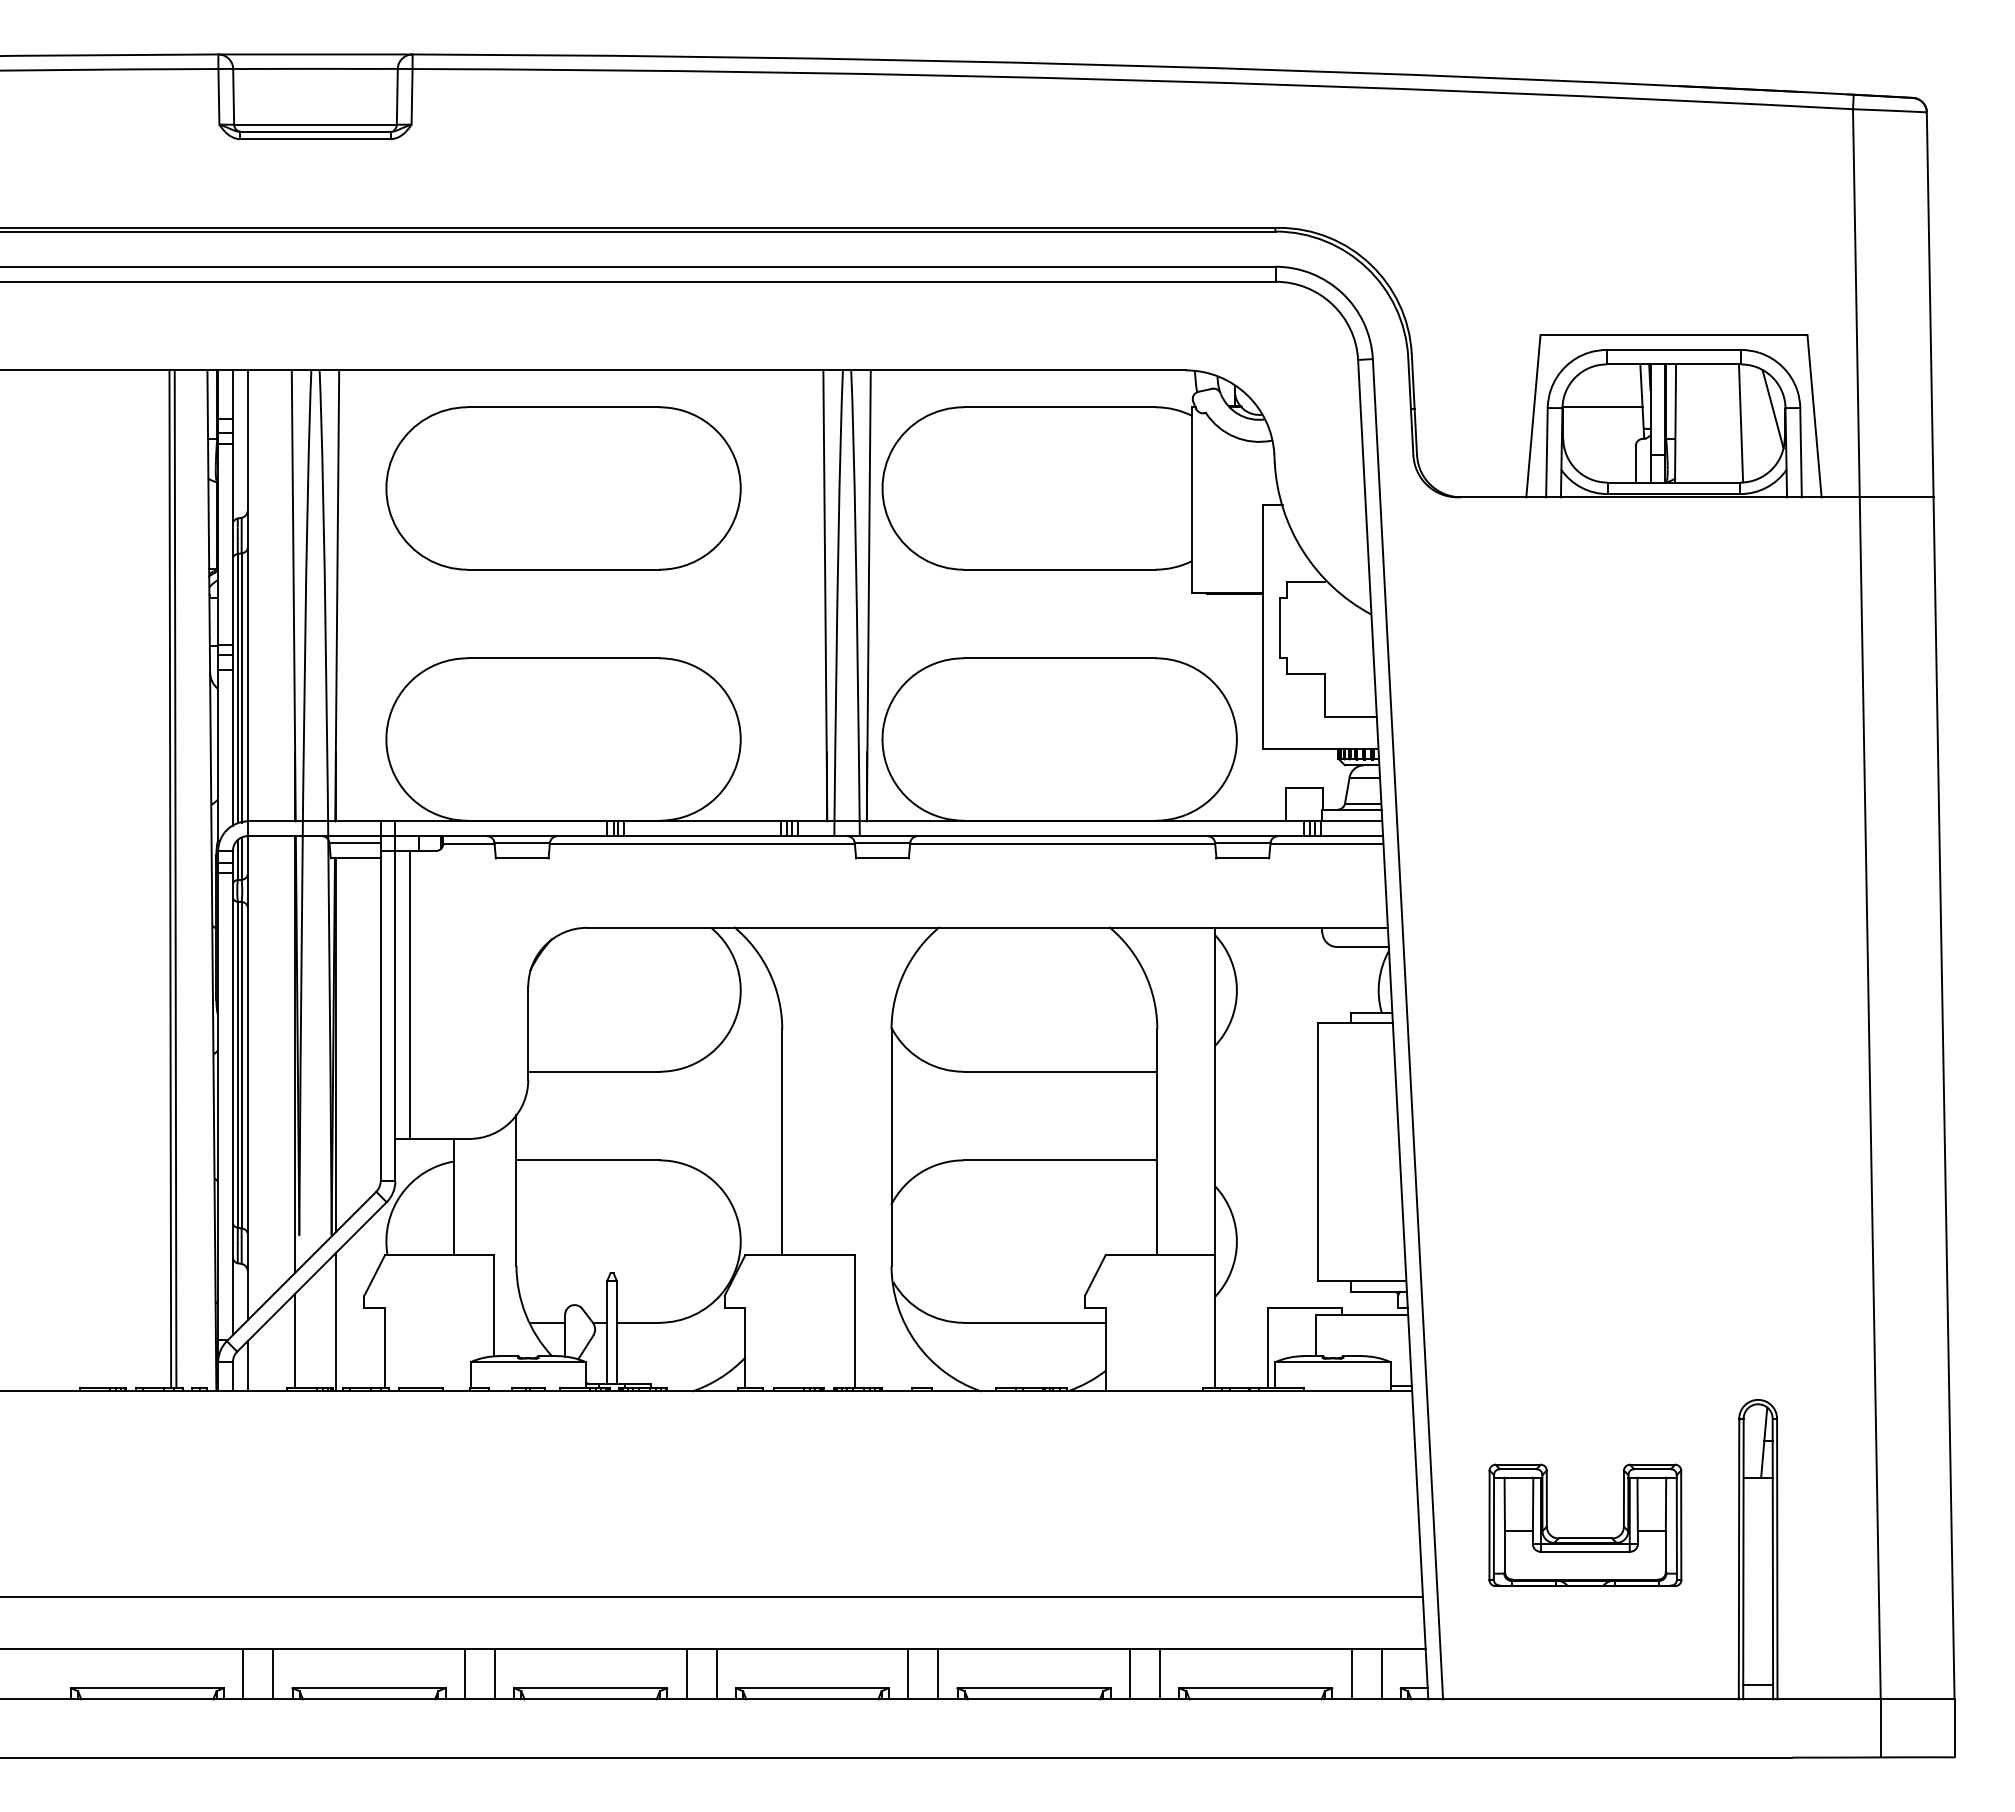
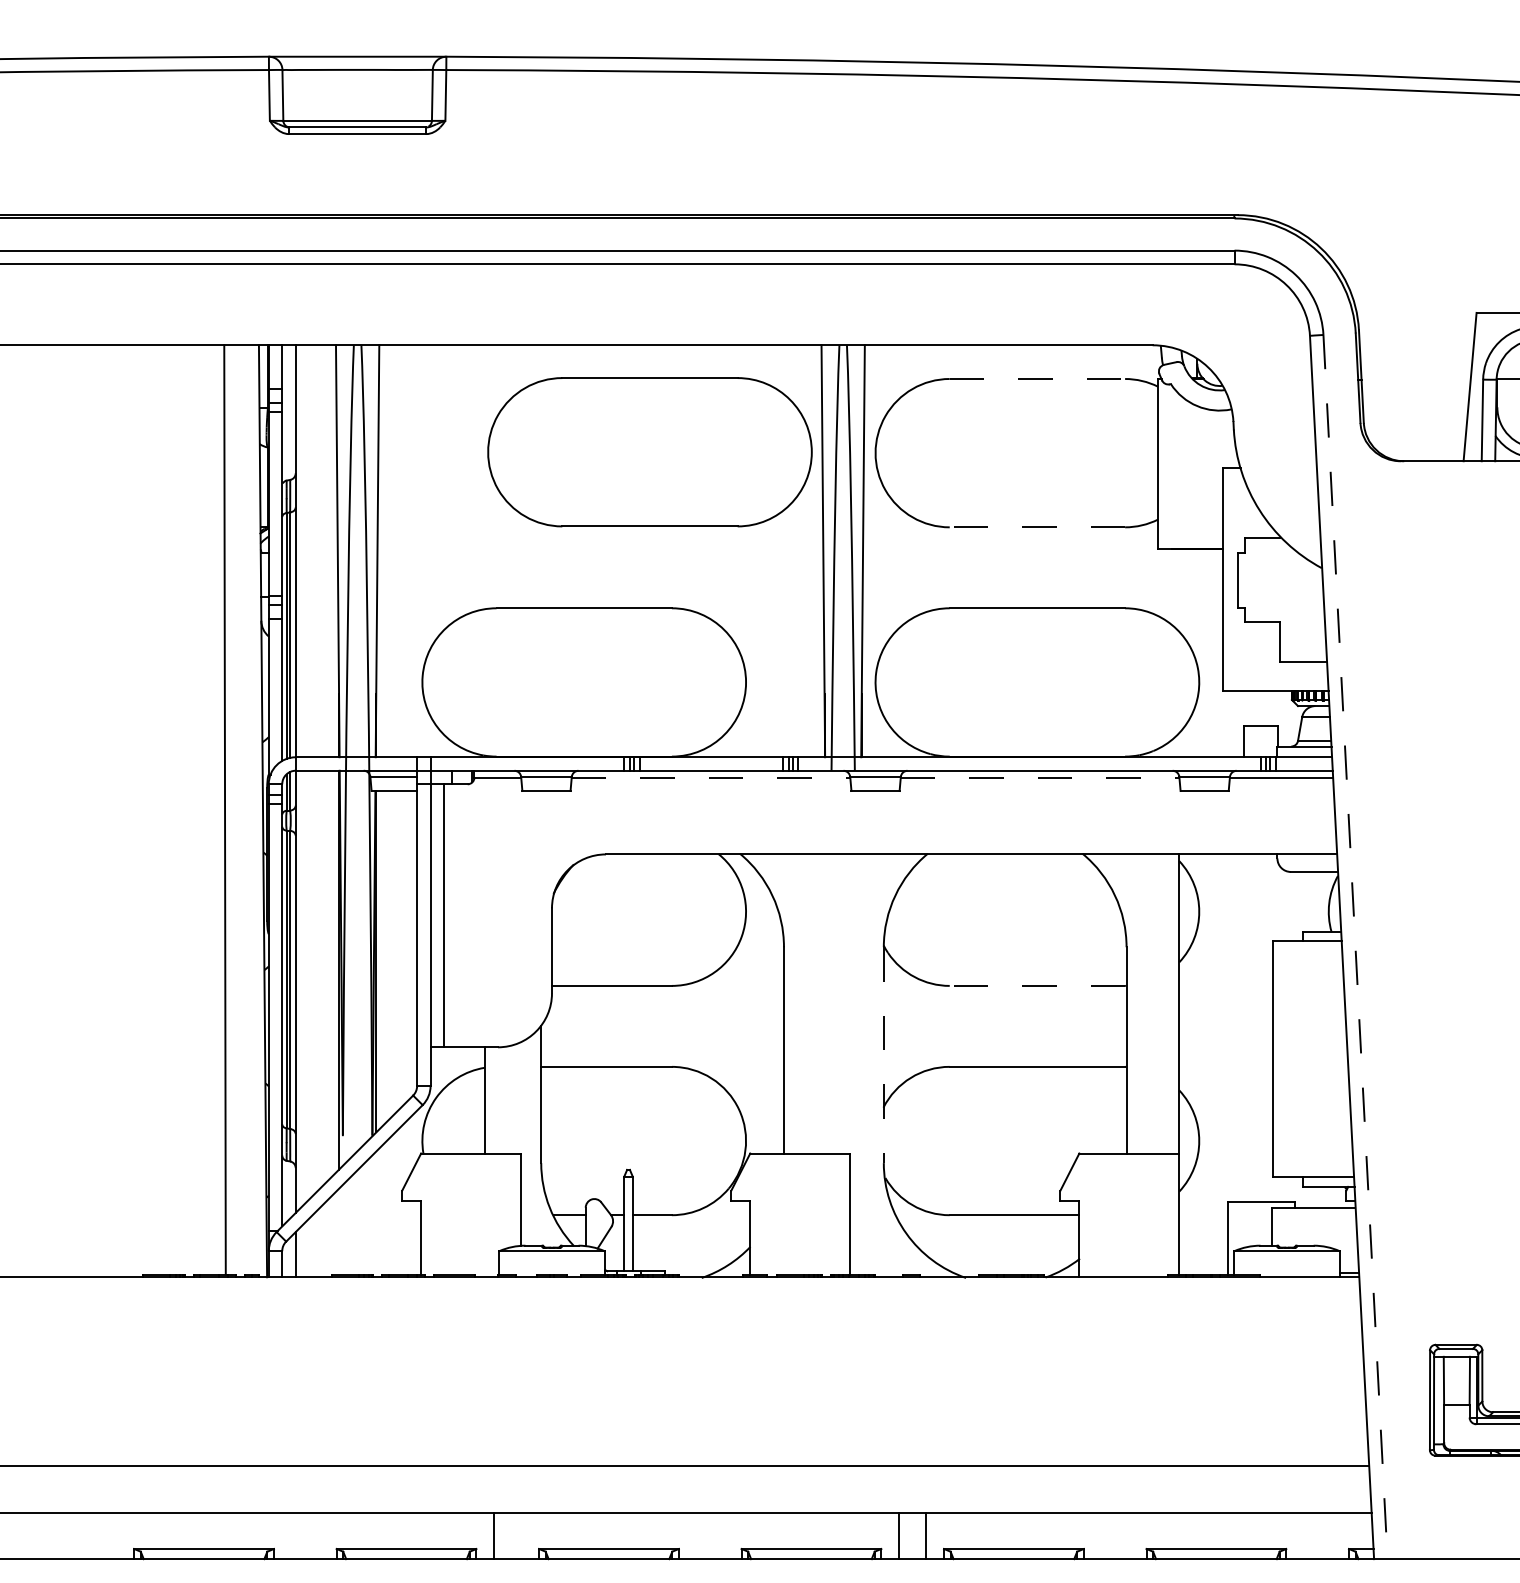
line: (1059, 407) -> (1037, 379), solid -> dashed
part: (563, 488) -> (649, 452), moved
line: (1059, 569) -> (1037, 527), solid -> dashed
line: (702, 843) -> (711, 777), solid -> dashed
line: (1063, 843) -> (1040, 777), solid -> dashed
line: (175, 878) -> (229, 809), removed
line: (1408, 1029) -> (1355, 947), solid -> dashed
line: (1059, 1071) -> (1037, 985), solid -> dashed
line: (891, 1148) -> (883, 1056), solid -> dashed
line: (335, 1321) -> (375, 1214), removed
line: (295, 1340) -> (339, 1231), removed
line: (243, 1674) -> (291, 1536), removed
line: (273, 1674) -> (319, 1536), removed
line: (494, 1674) -> (521, 1536), removed
line: (686, 1674) -> (696, 1536), removed
line: (716, 1674) -> (723, 1536), removed
line: (1129, 1674) -> (1101, 1536), removed
line: (1159, 1674) -> (1128, 1536), removed
line: (1351, 1674) -> (1303, 1536), removed
line: (1381, 1674) -> (1331, 1536), removed

